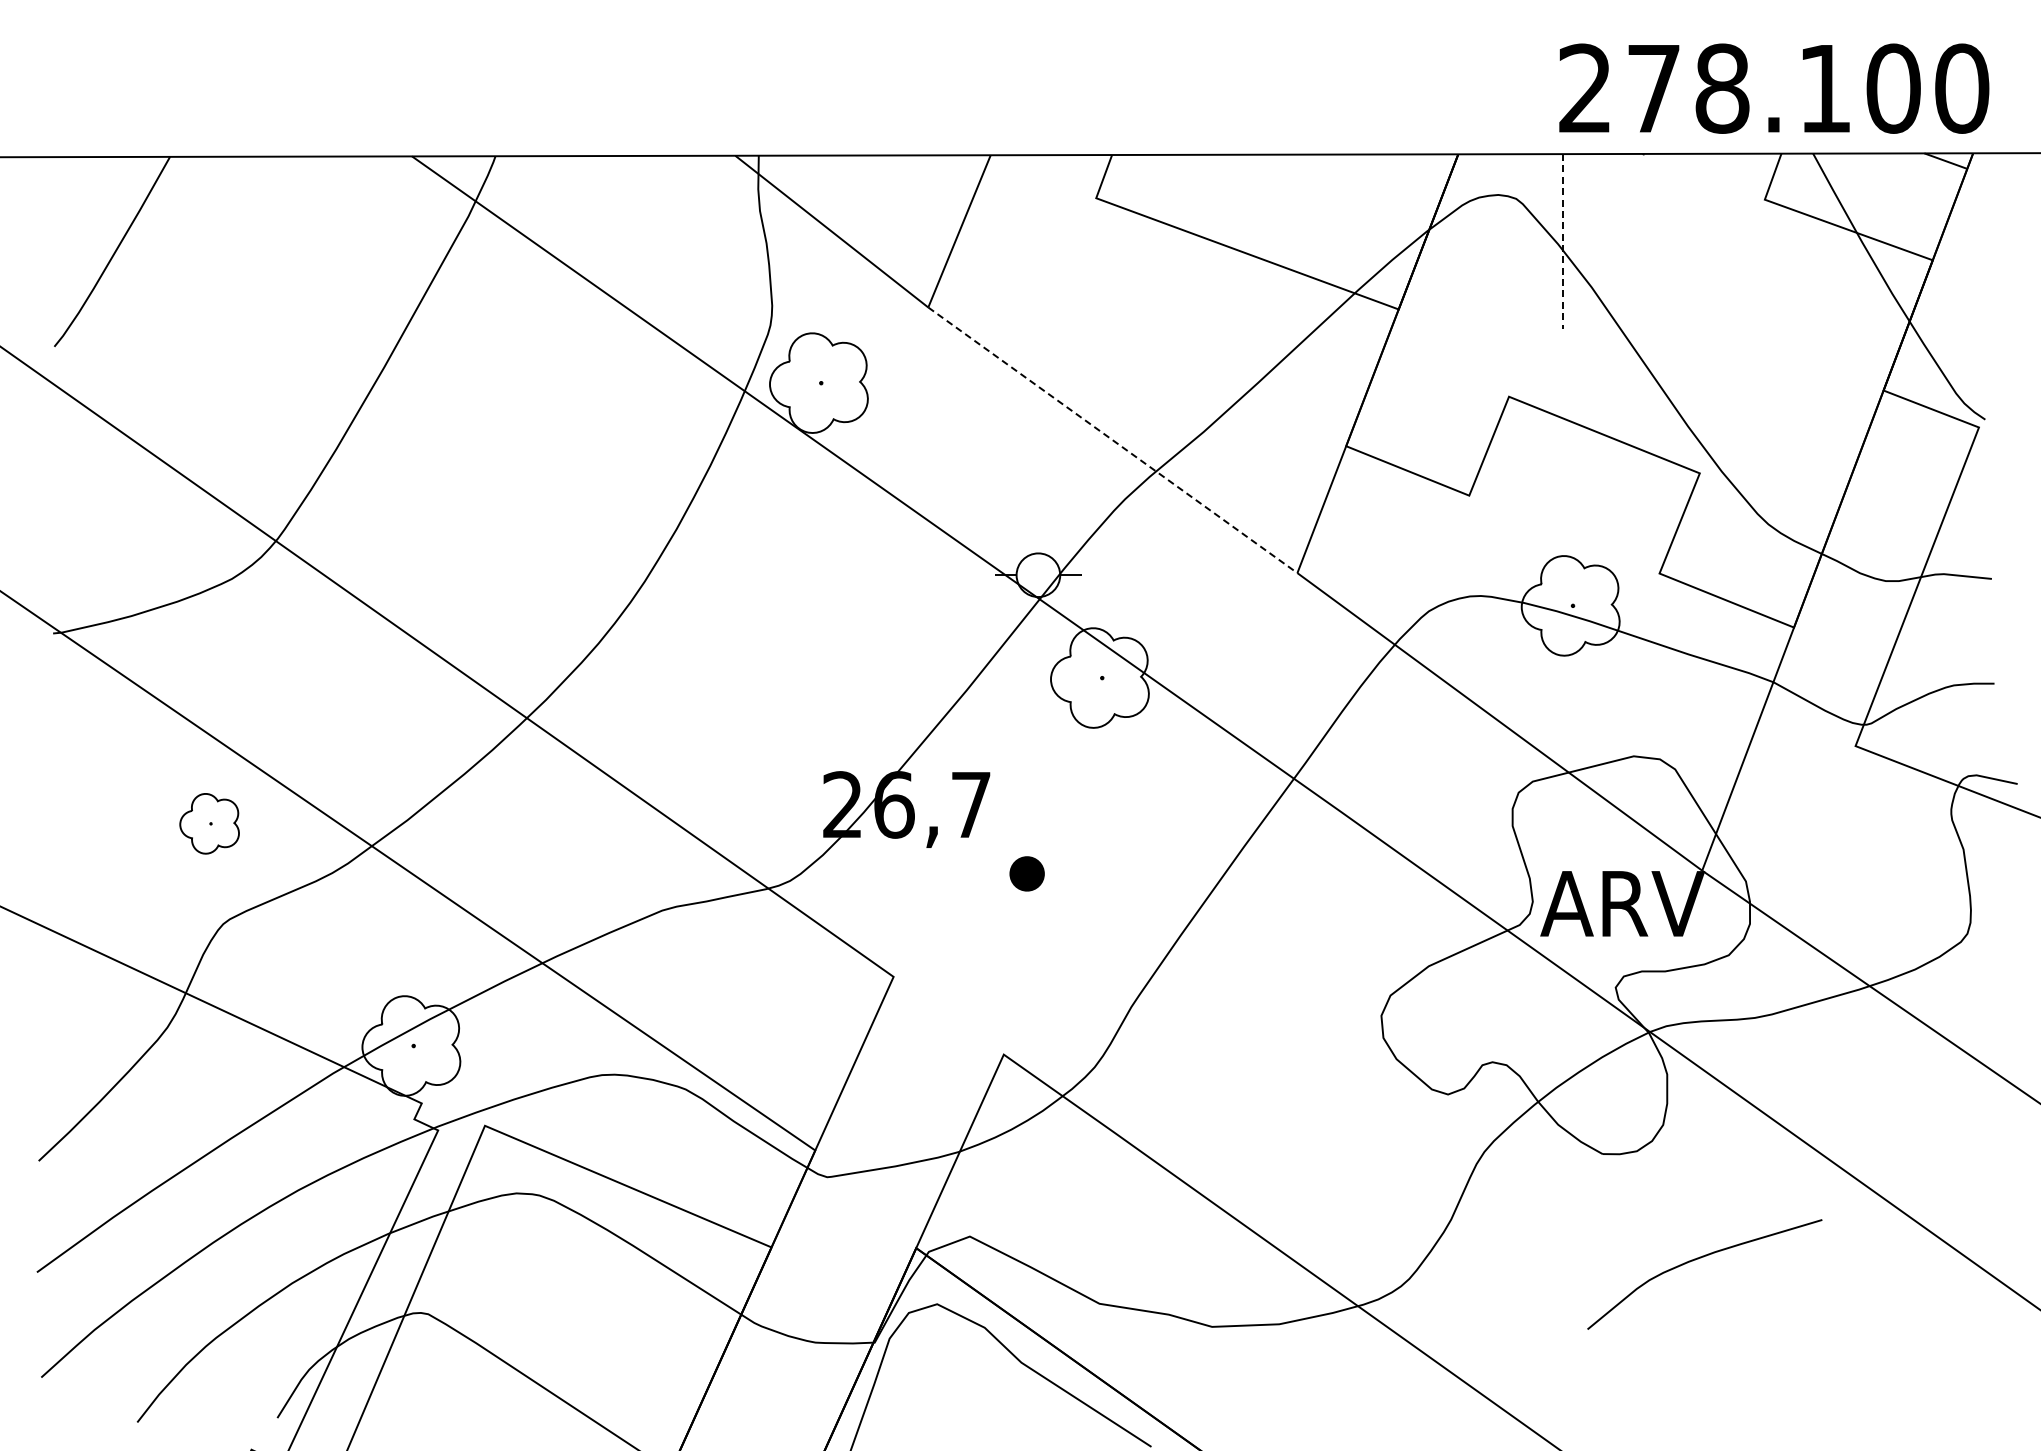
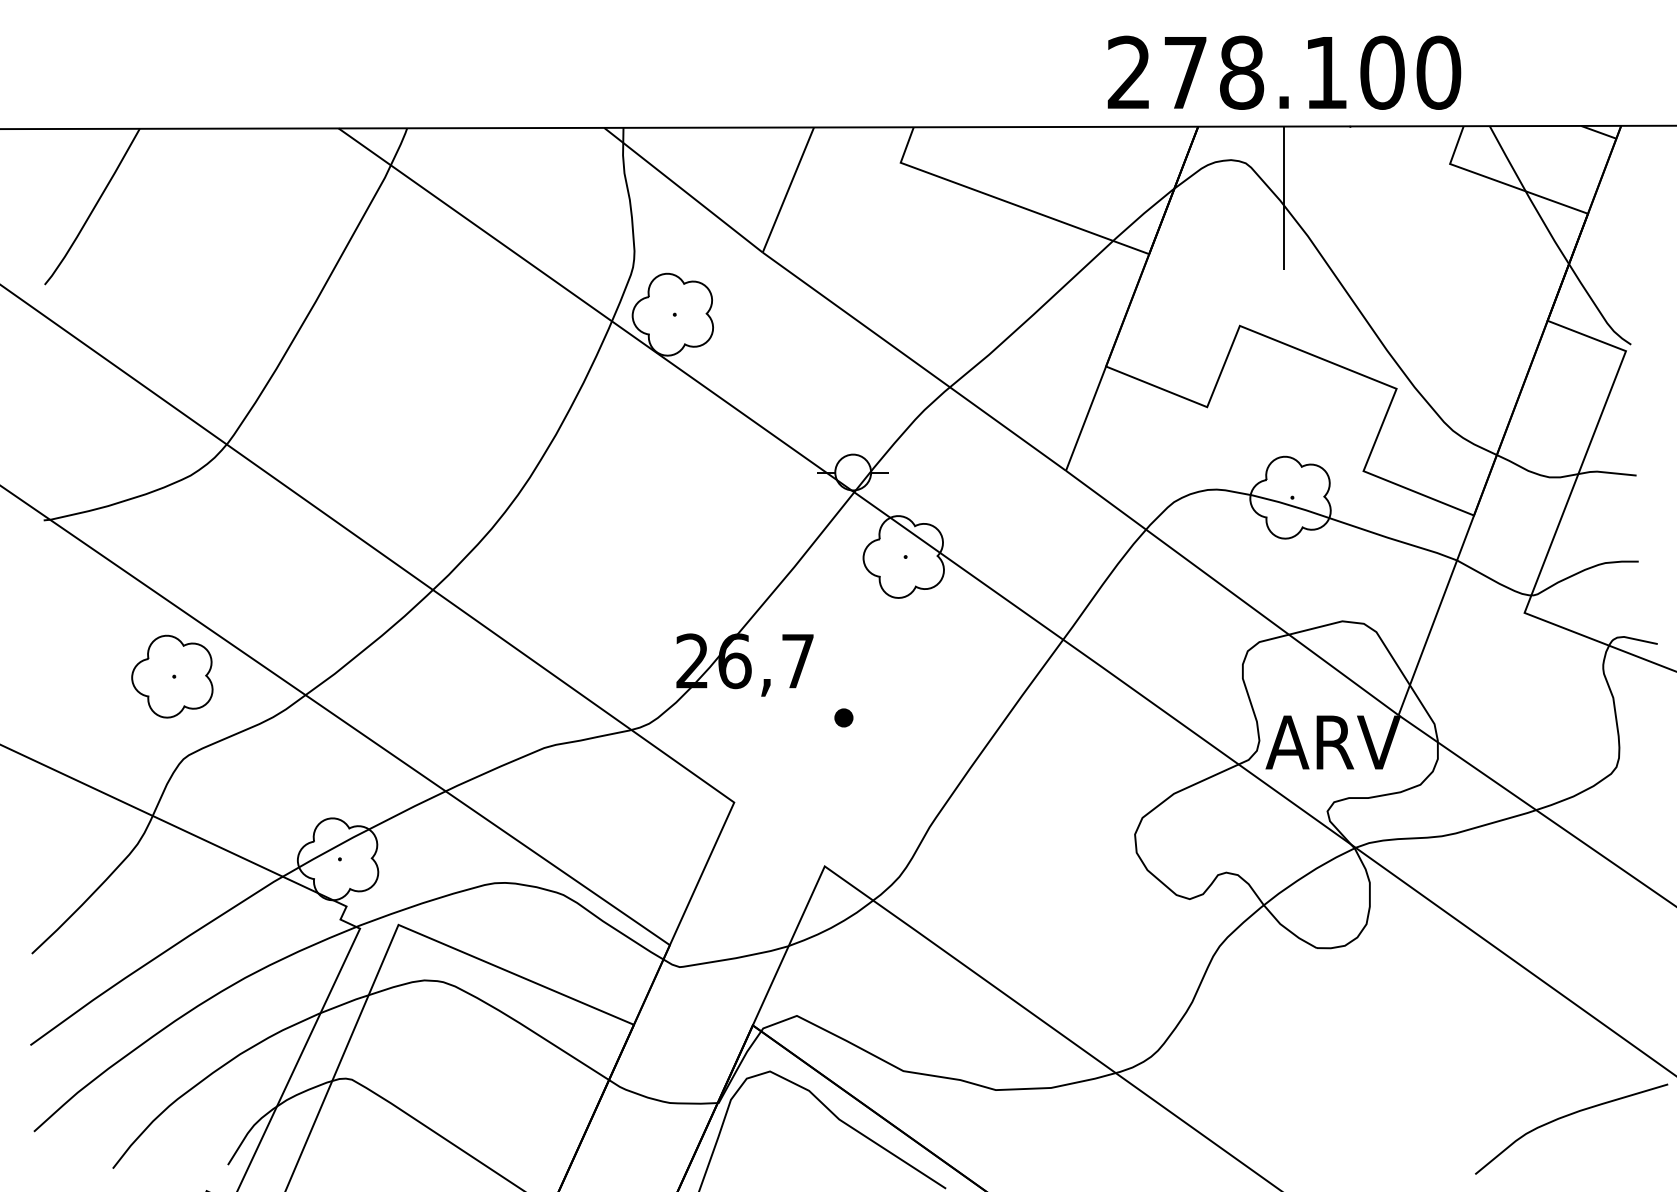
text: (1774, 88) -> (1284, 72), moved
line: (1562, 241) -> (1283, 198), dashed -> solid
line: (1113, 440) -> (914, 361), dashed -> solid
part: (209, 823) -> (172, 676), size x1.67
part: (1026, 873) -> (843, 717), size x0.62
curve: (1698, 1259) -> (1566, 1116), moved

